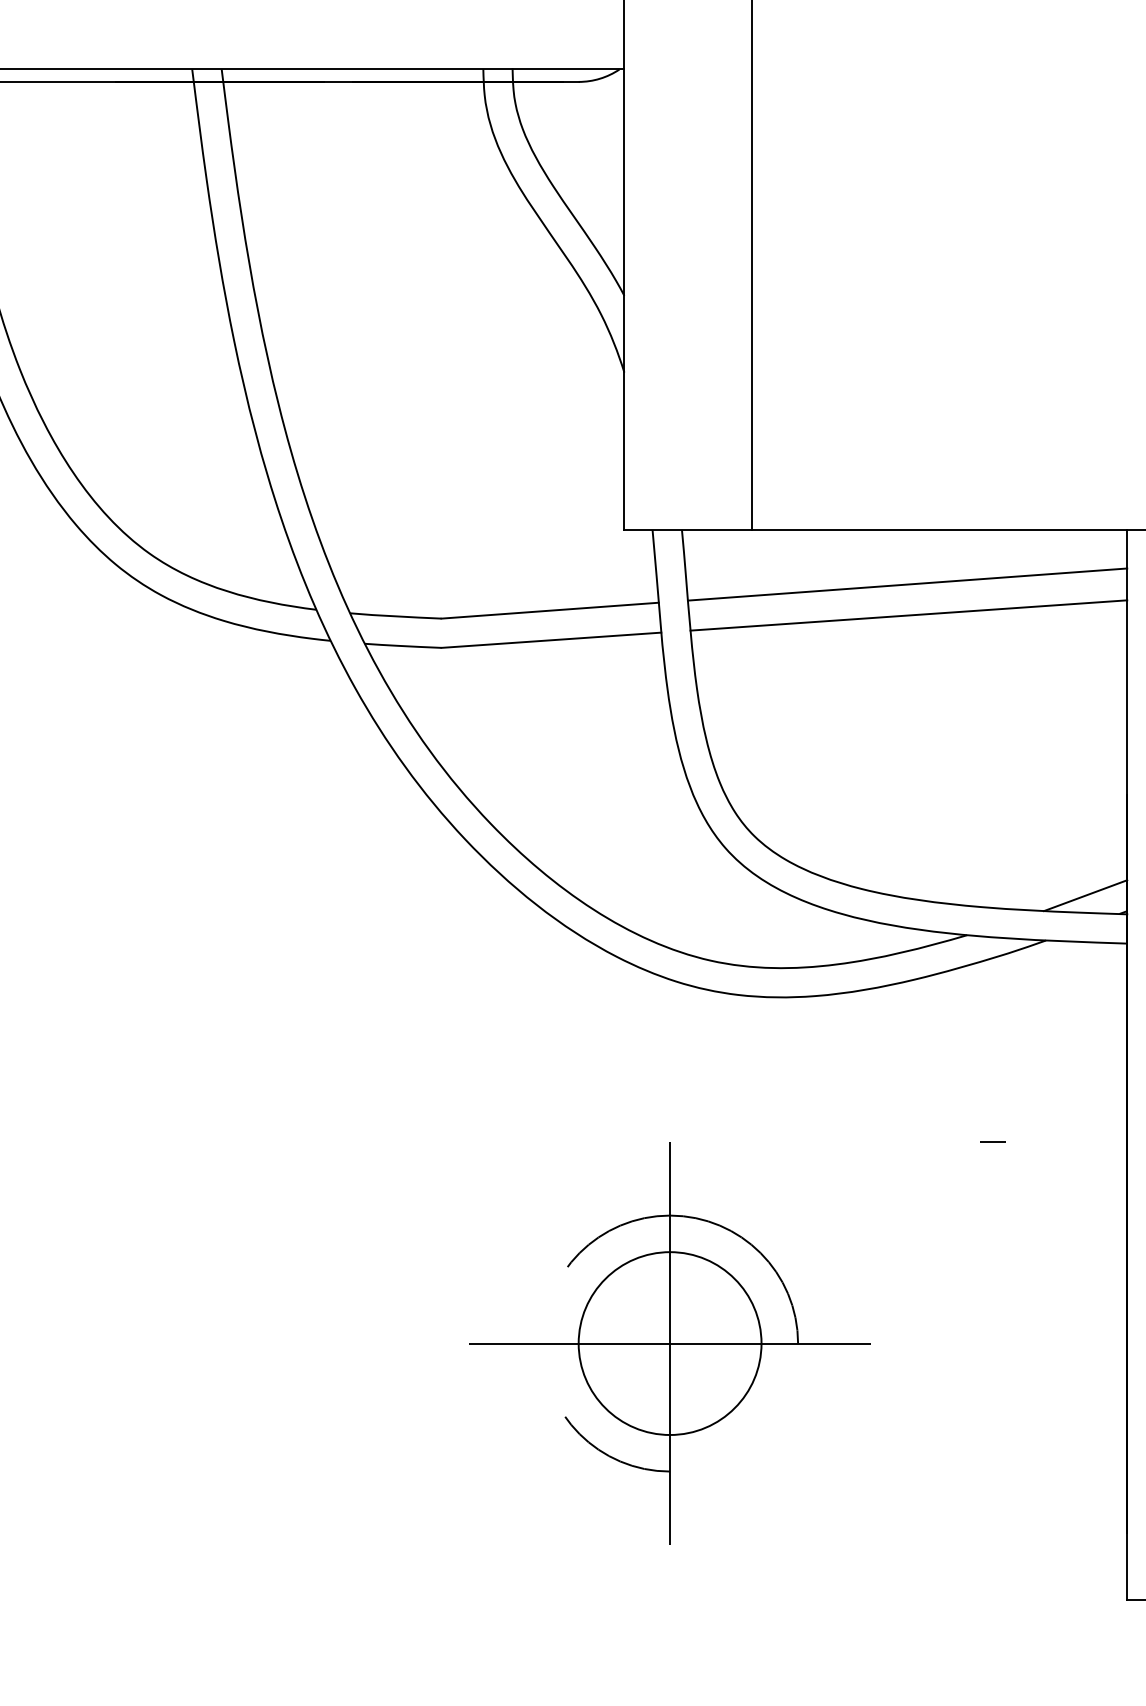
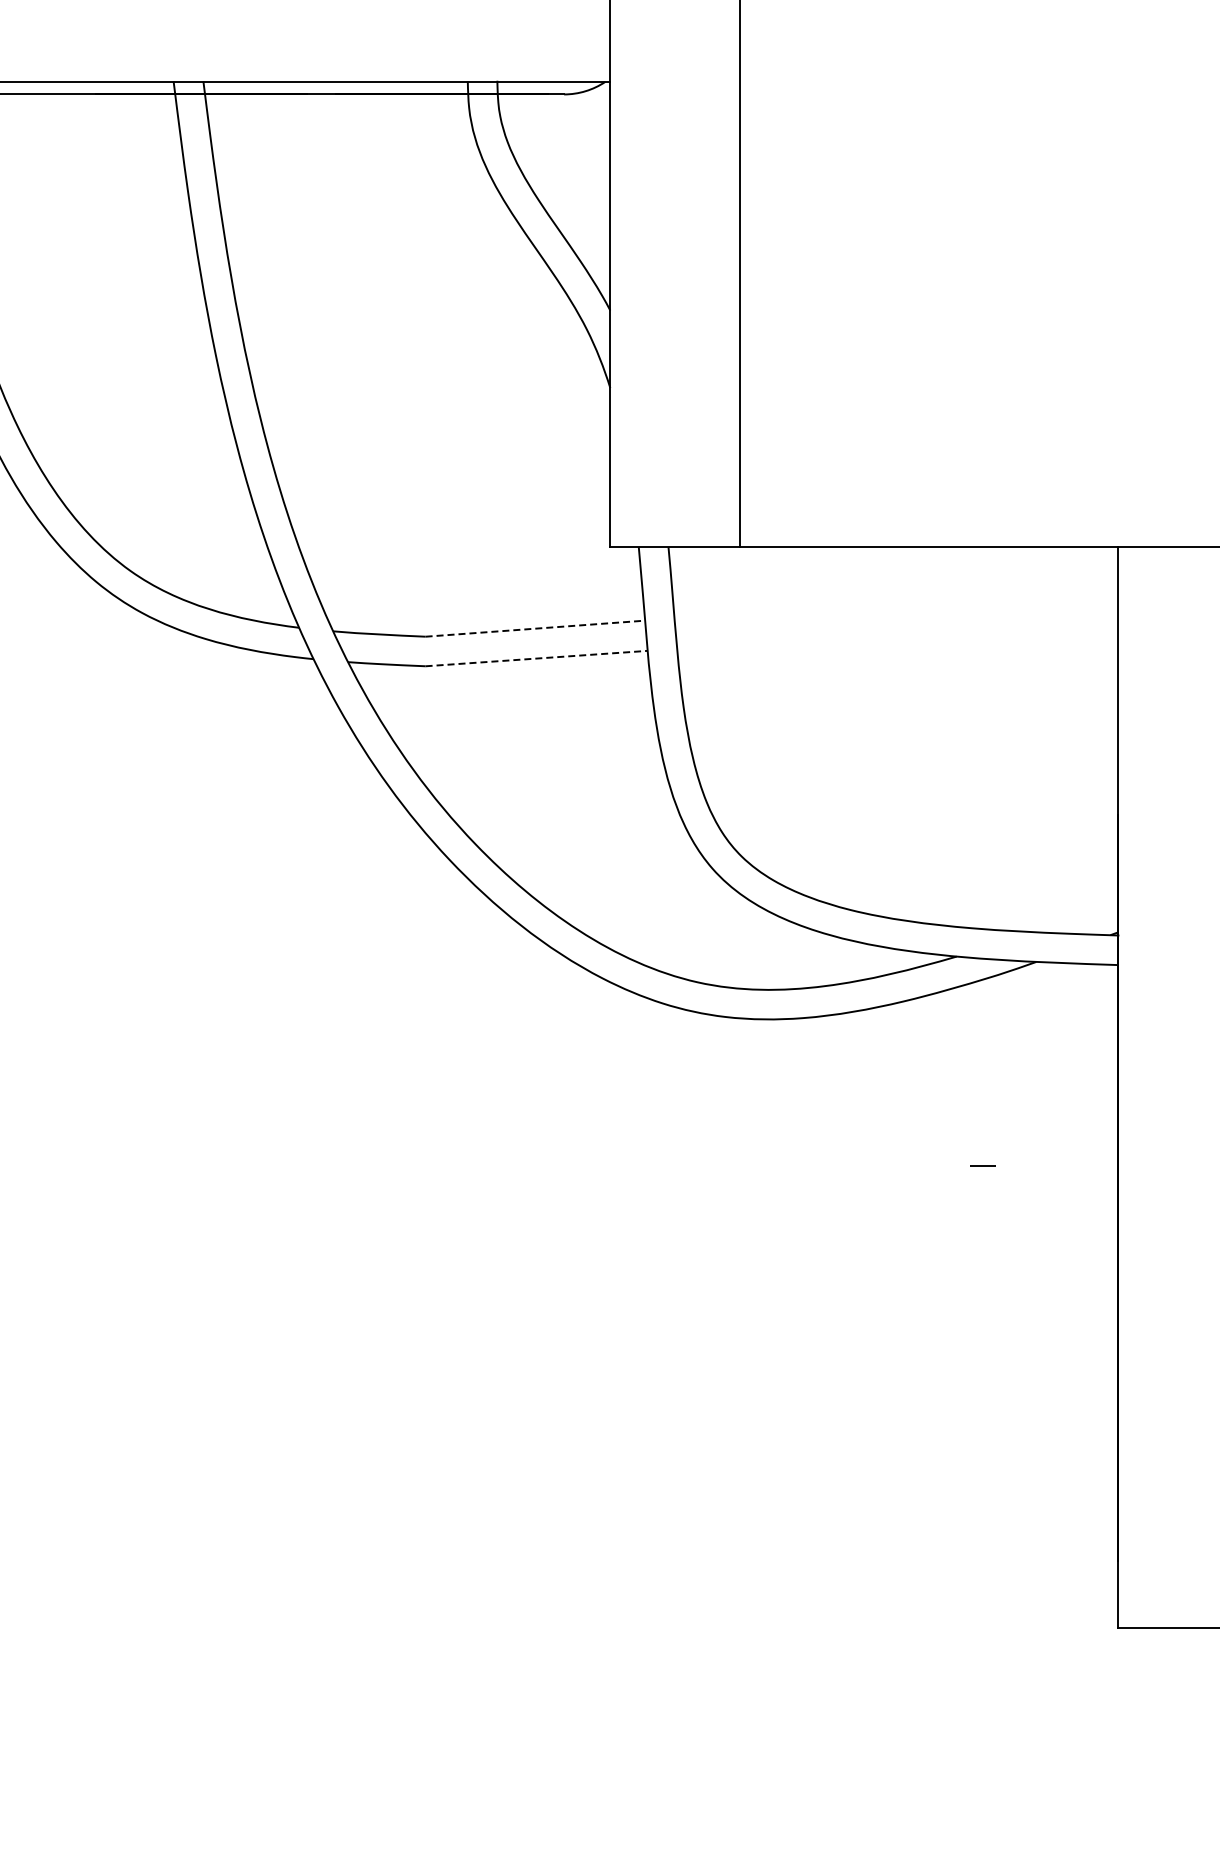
line: (907, 584) -> (896, 602), removed
line: (550, 610) -> (535, 628), solid -> dashed
line: (908, 615) -> (897, 633), removed
line: (552, 640) -> (537, 658), solid -> dashed
line: (1085, 895) -> (1076, 916), removed
part: (670, 1342) -> (656, 1368), removed

